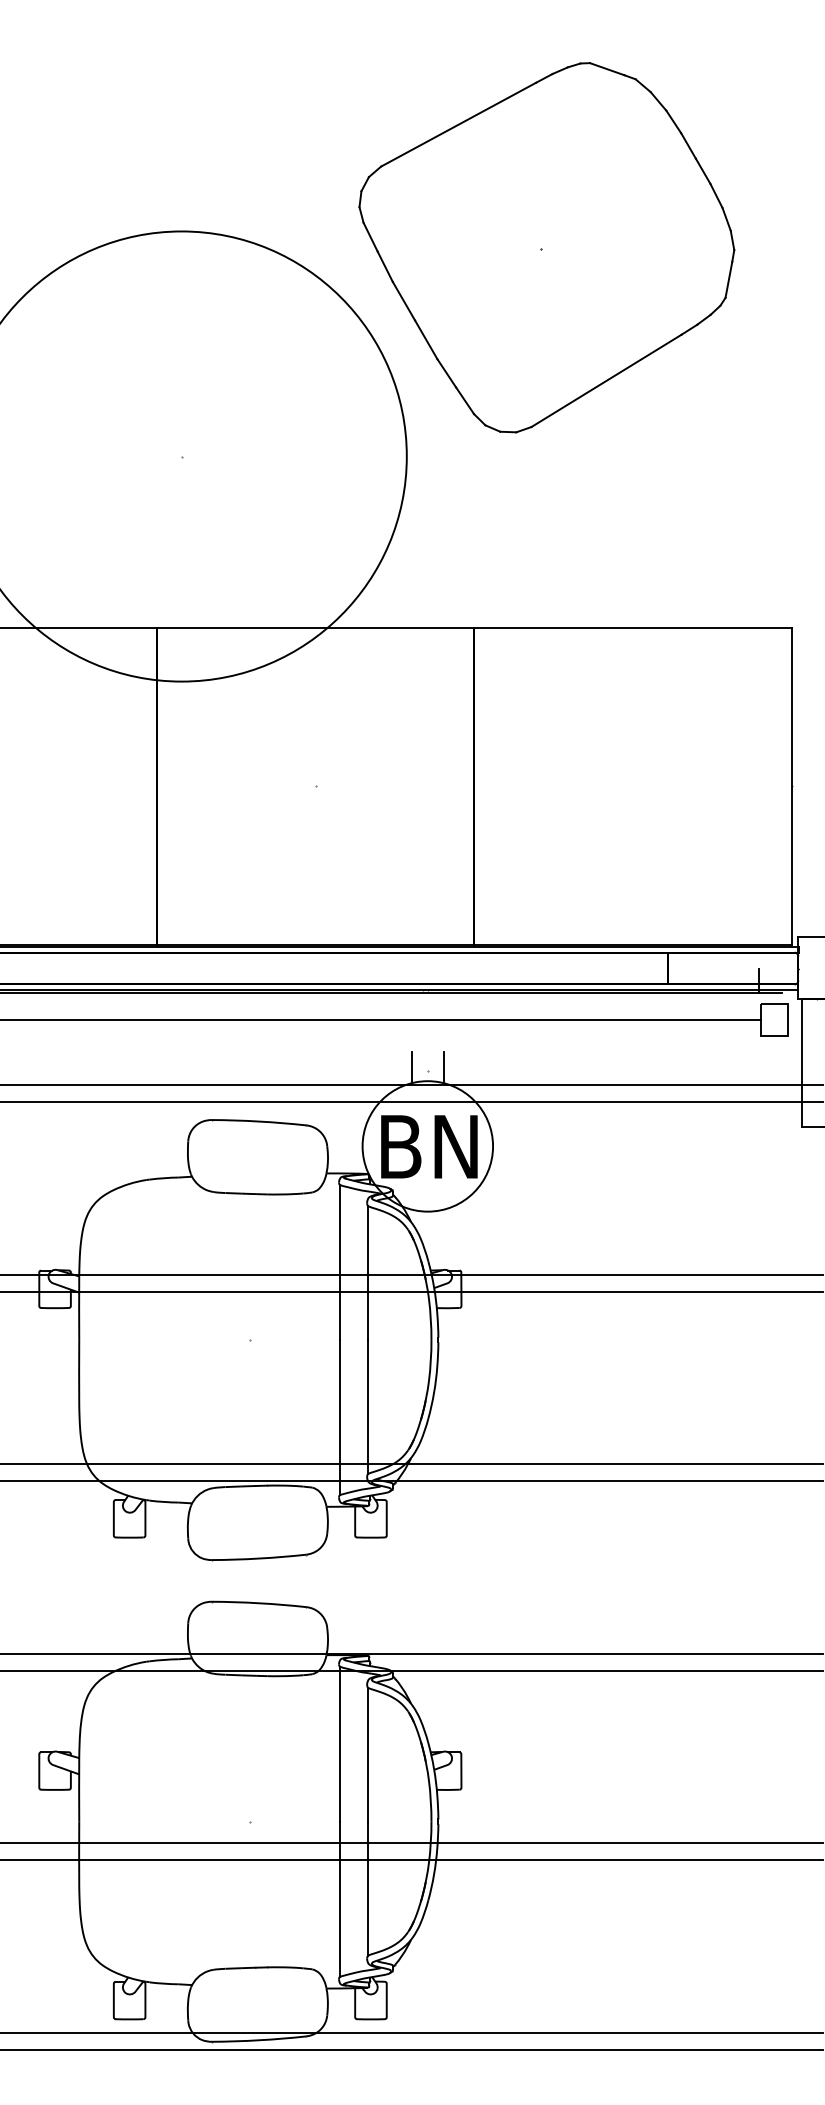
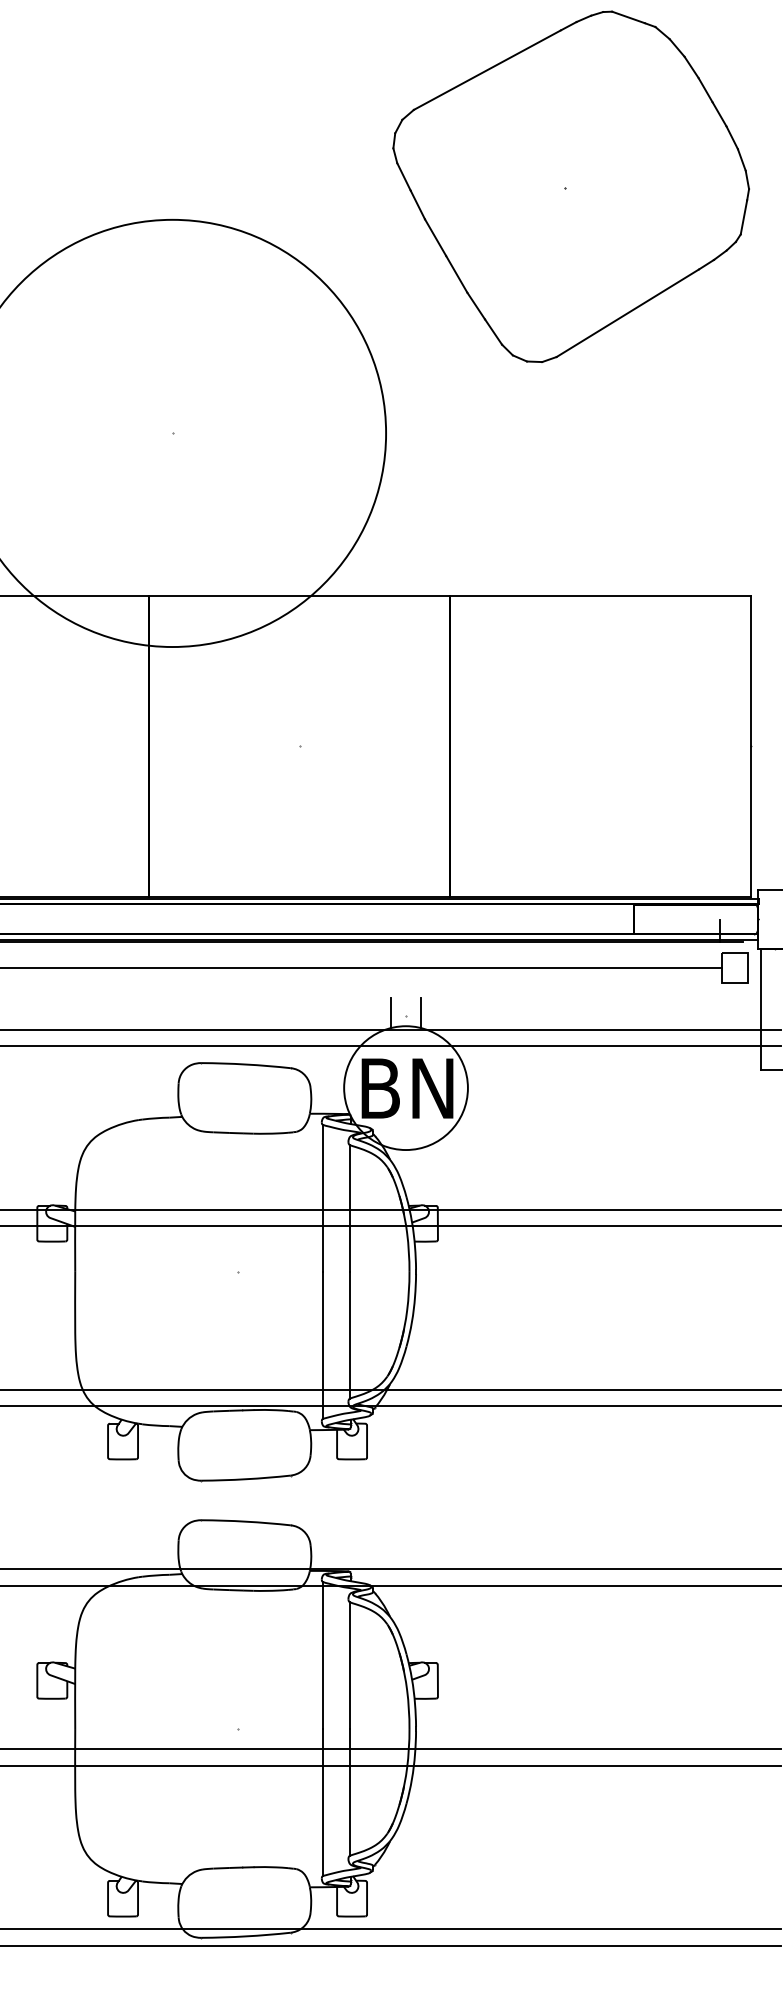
part: (546, 247) -> (570, 186), moved

